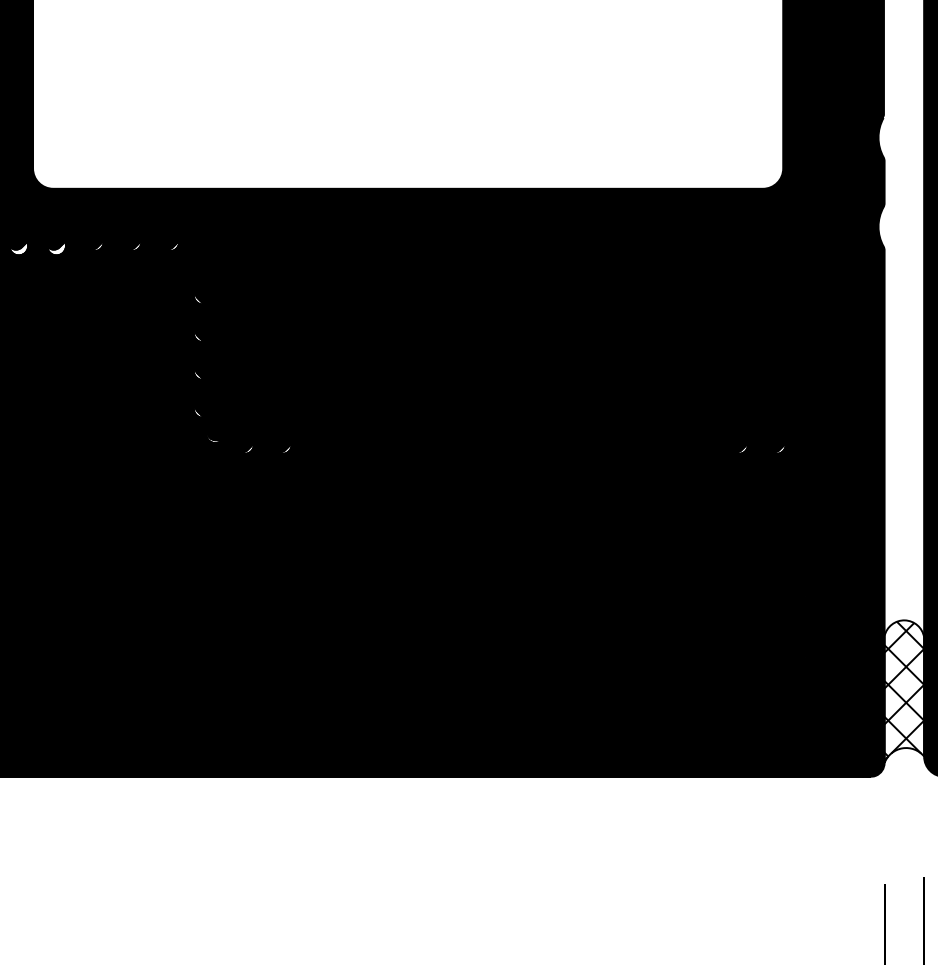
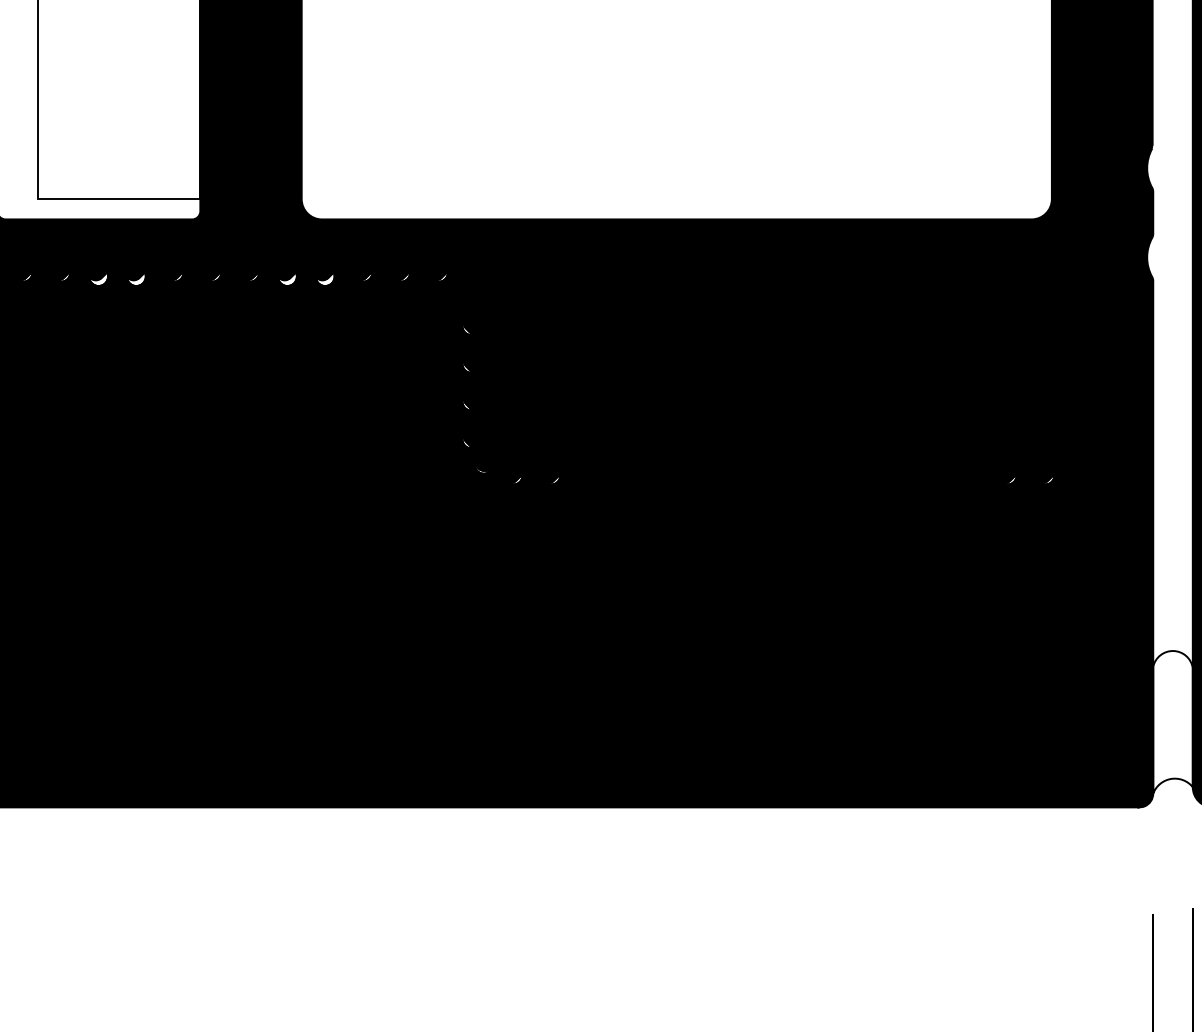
hatch: (903, 690) -> (1172, 721), removed

